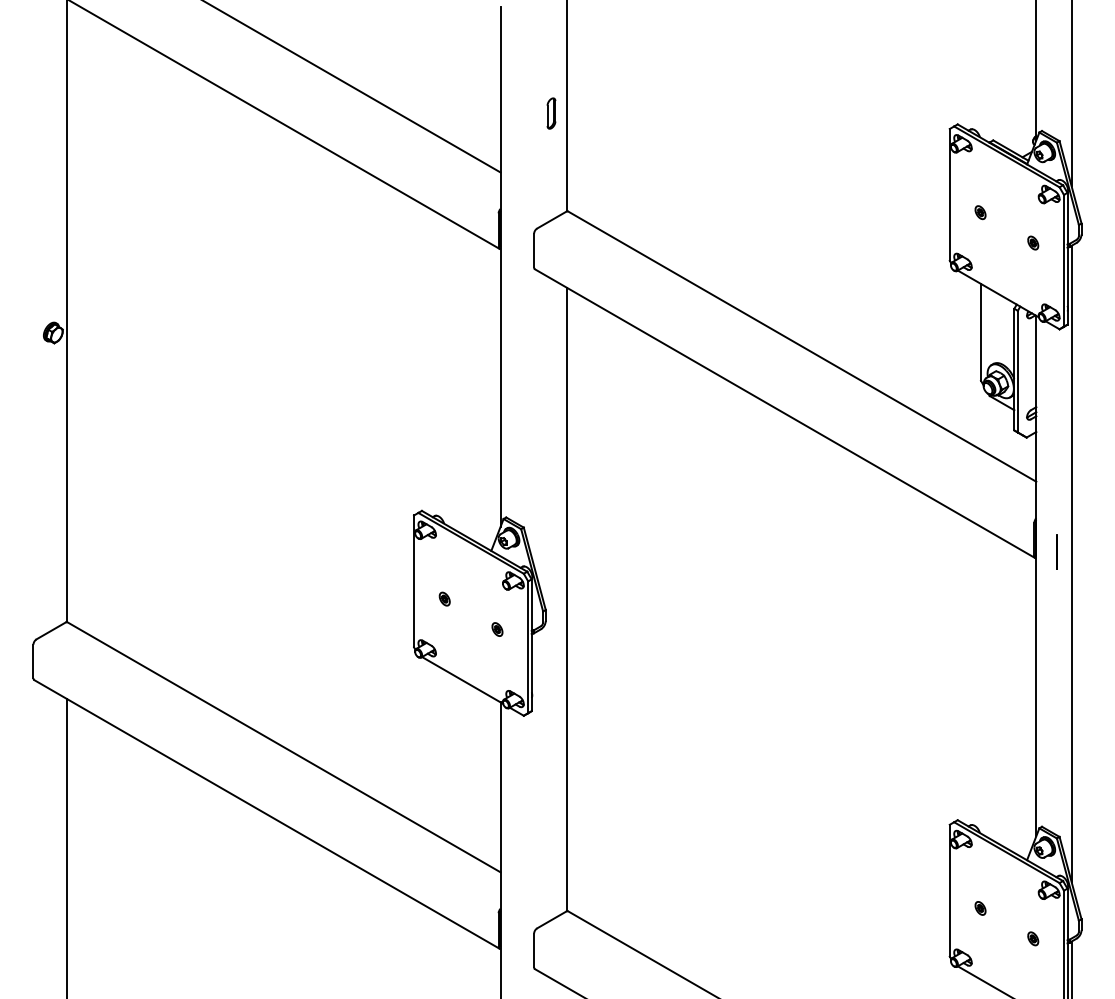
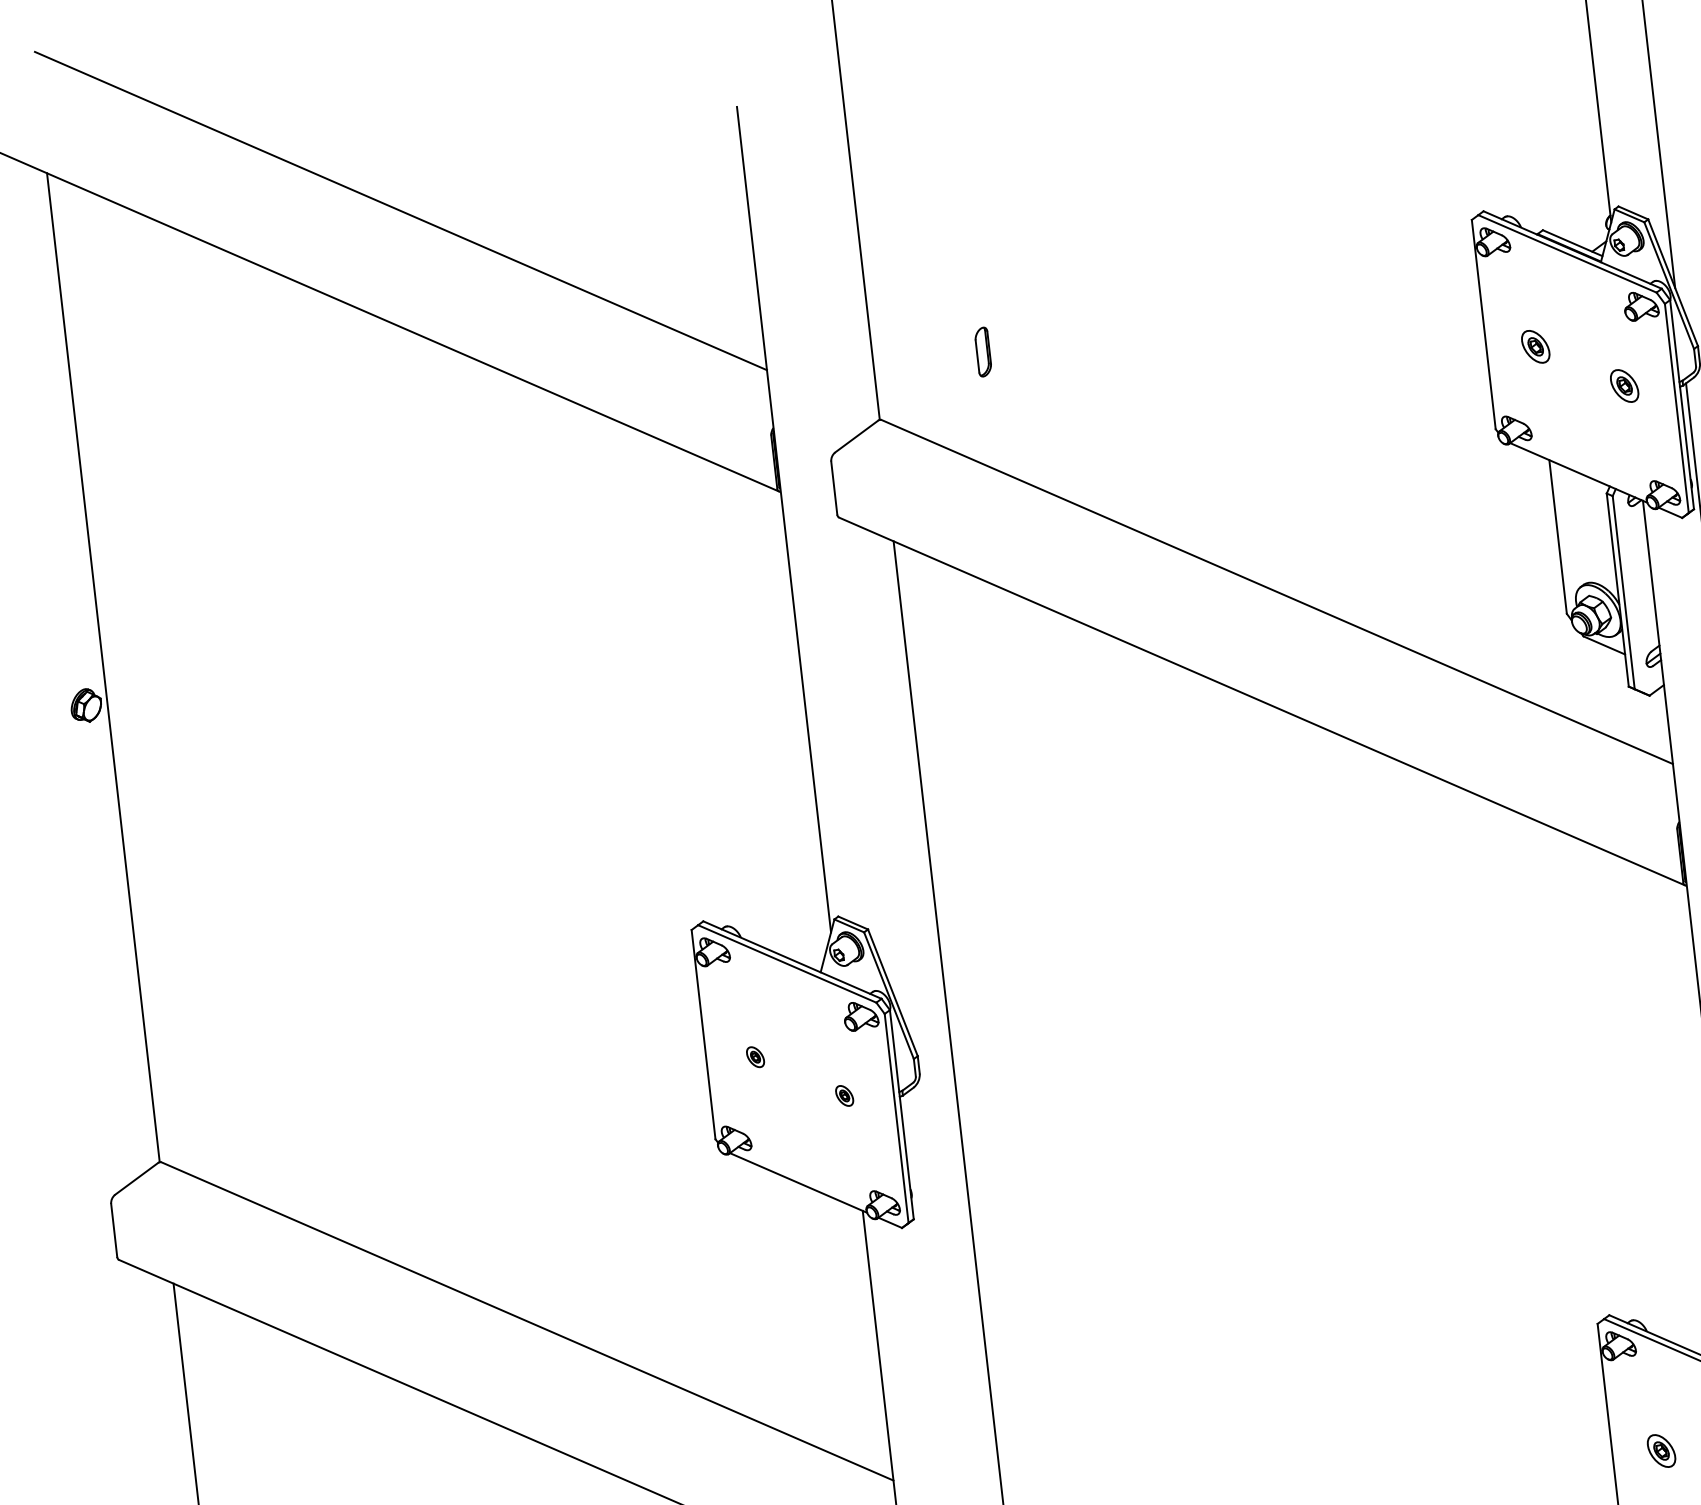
part: (551, 113) -> (983, 351), moved
part: (980, 212) -> (1535, 346), size x1.6
part: (1033, 242) -> (1625, 384), size x1.6
part: (980, 908) -> (1661, 1451), size x1.6

